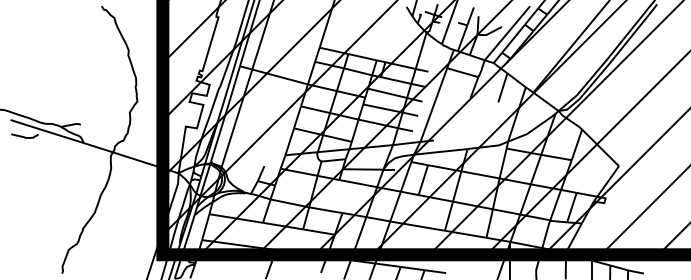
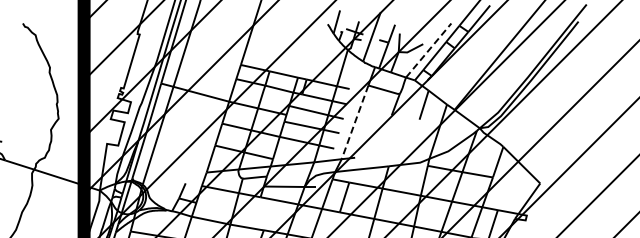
line: (507, 32) -> (428, 49), solid -> dashed
line: (433, 105) -> (354, 122), solid -> dashed

